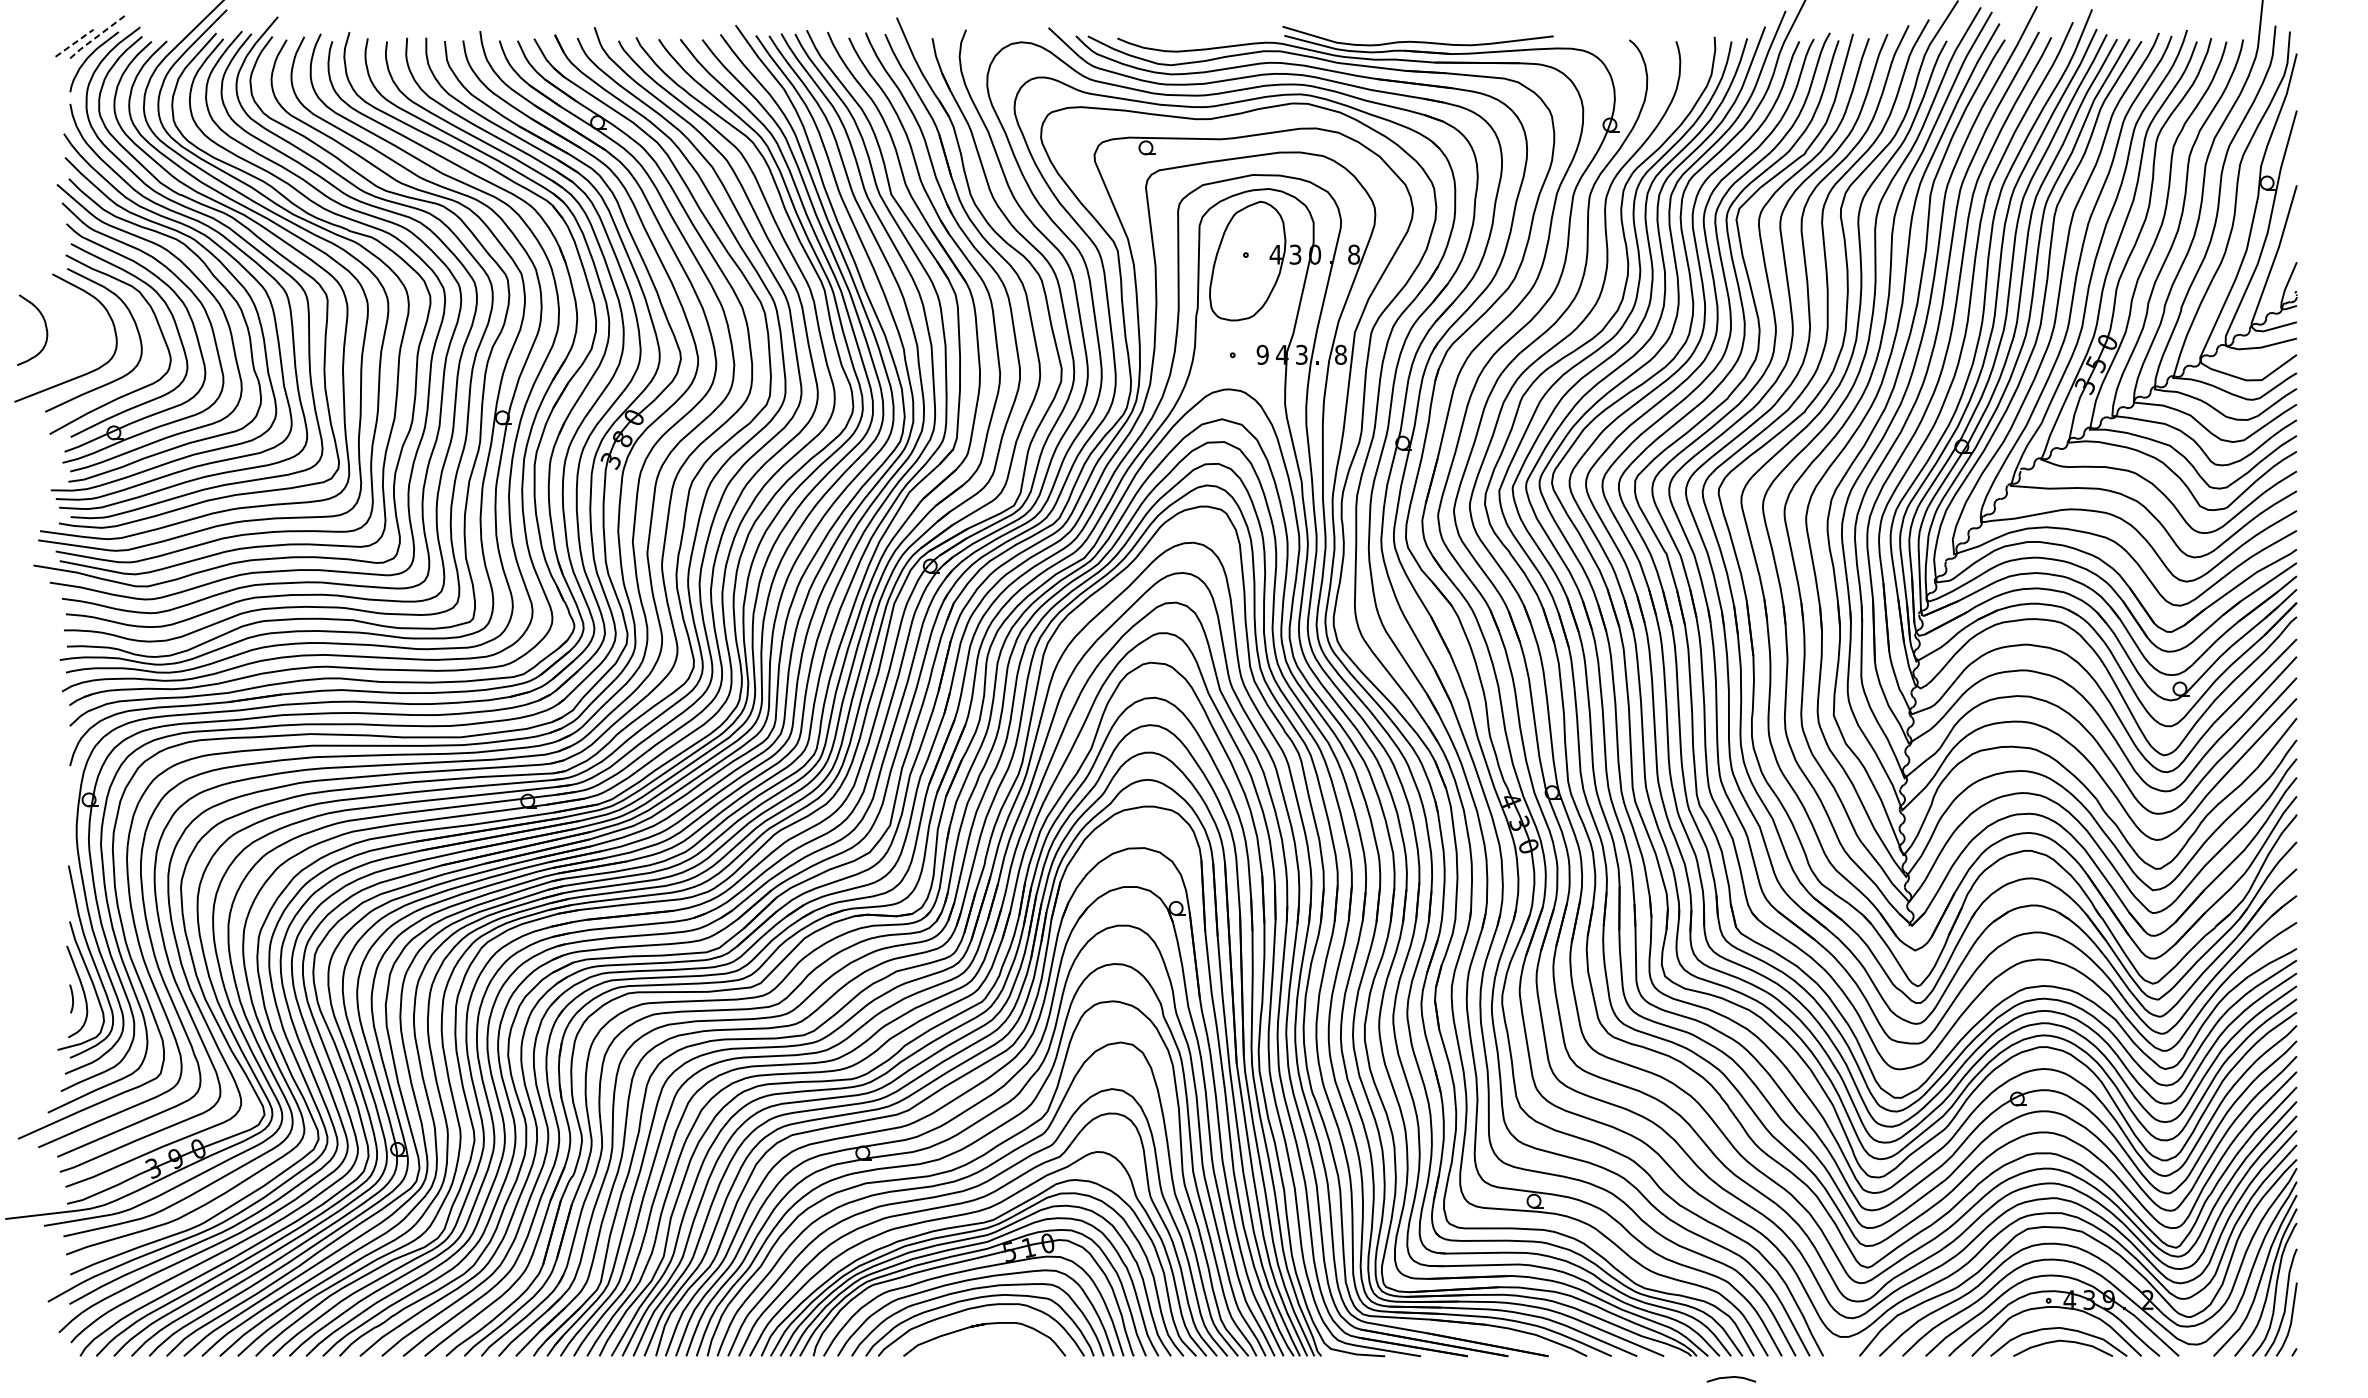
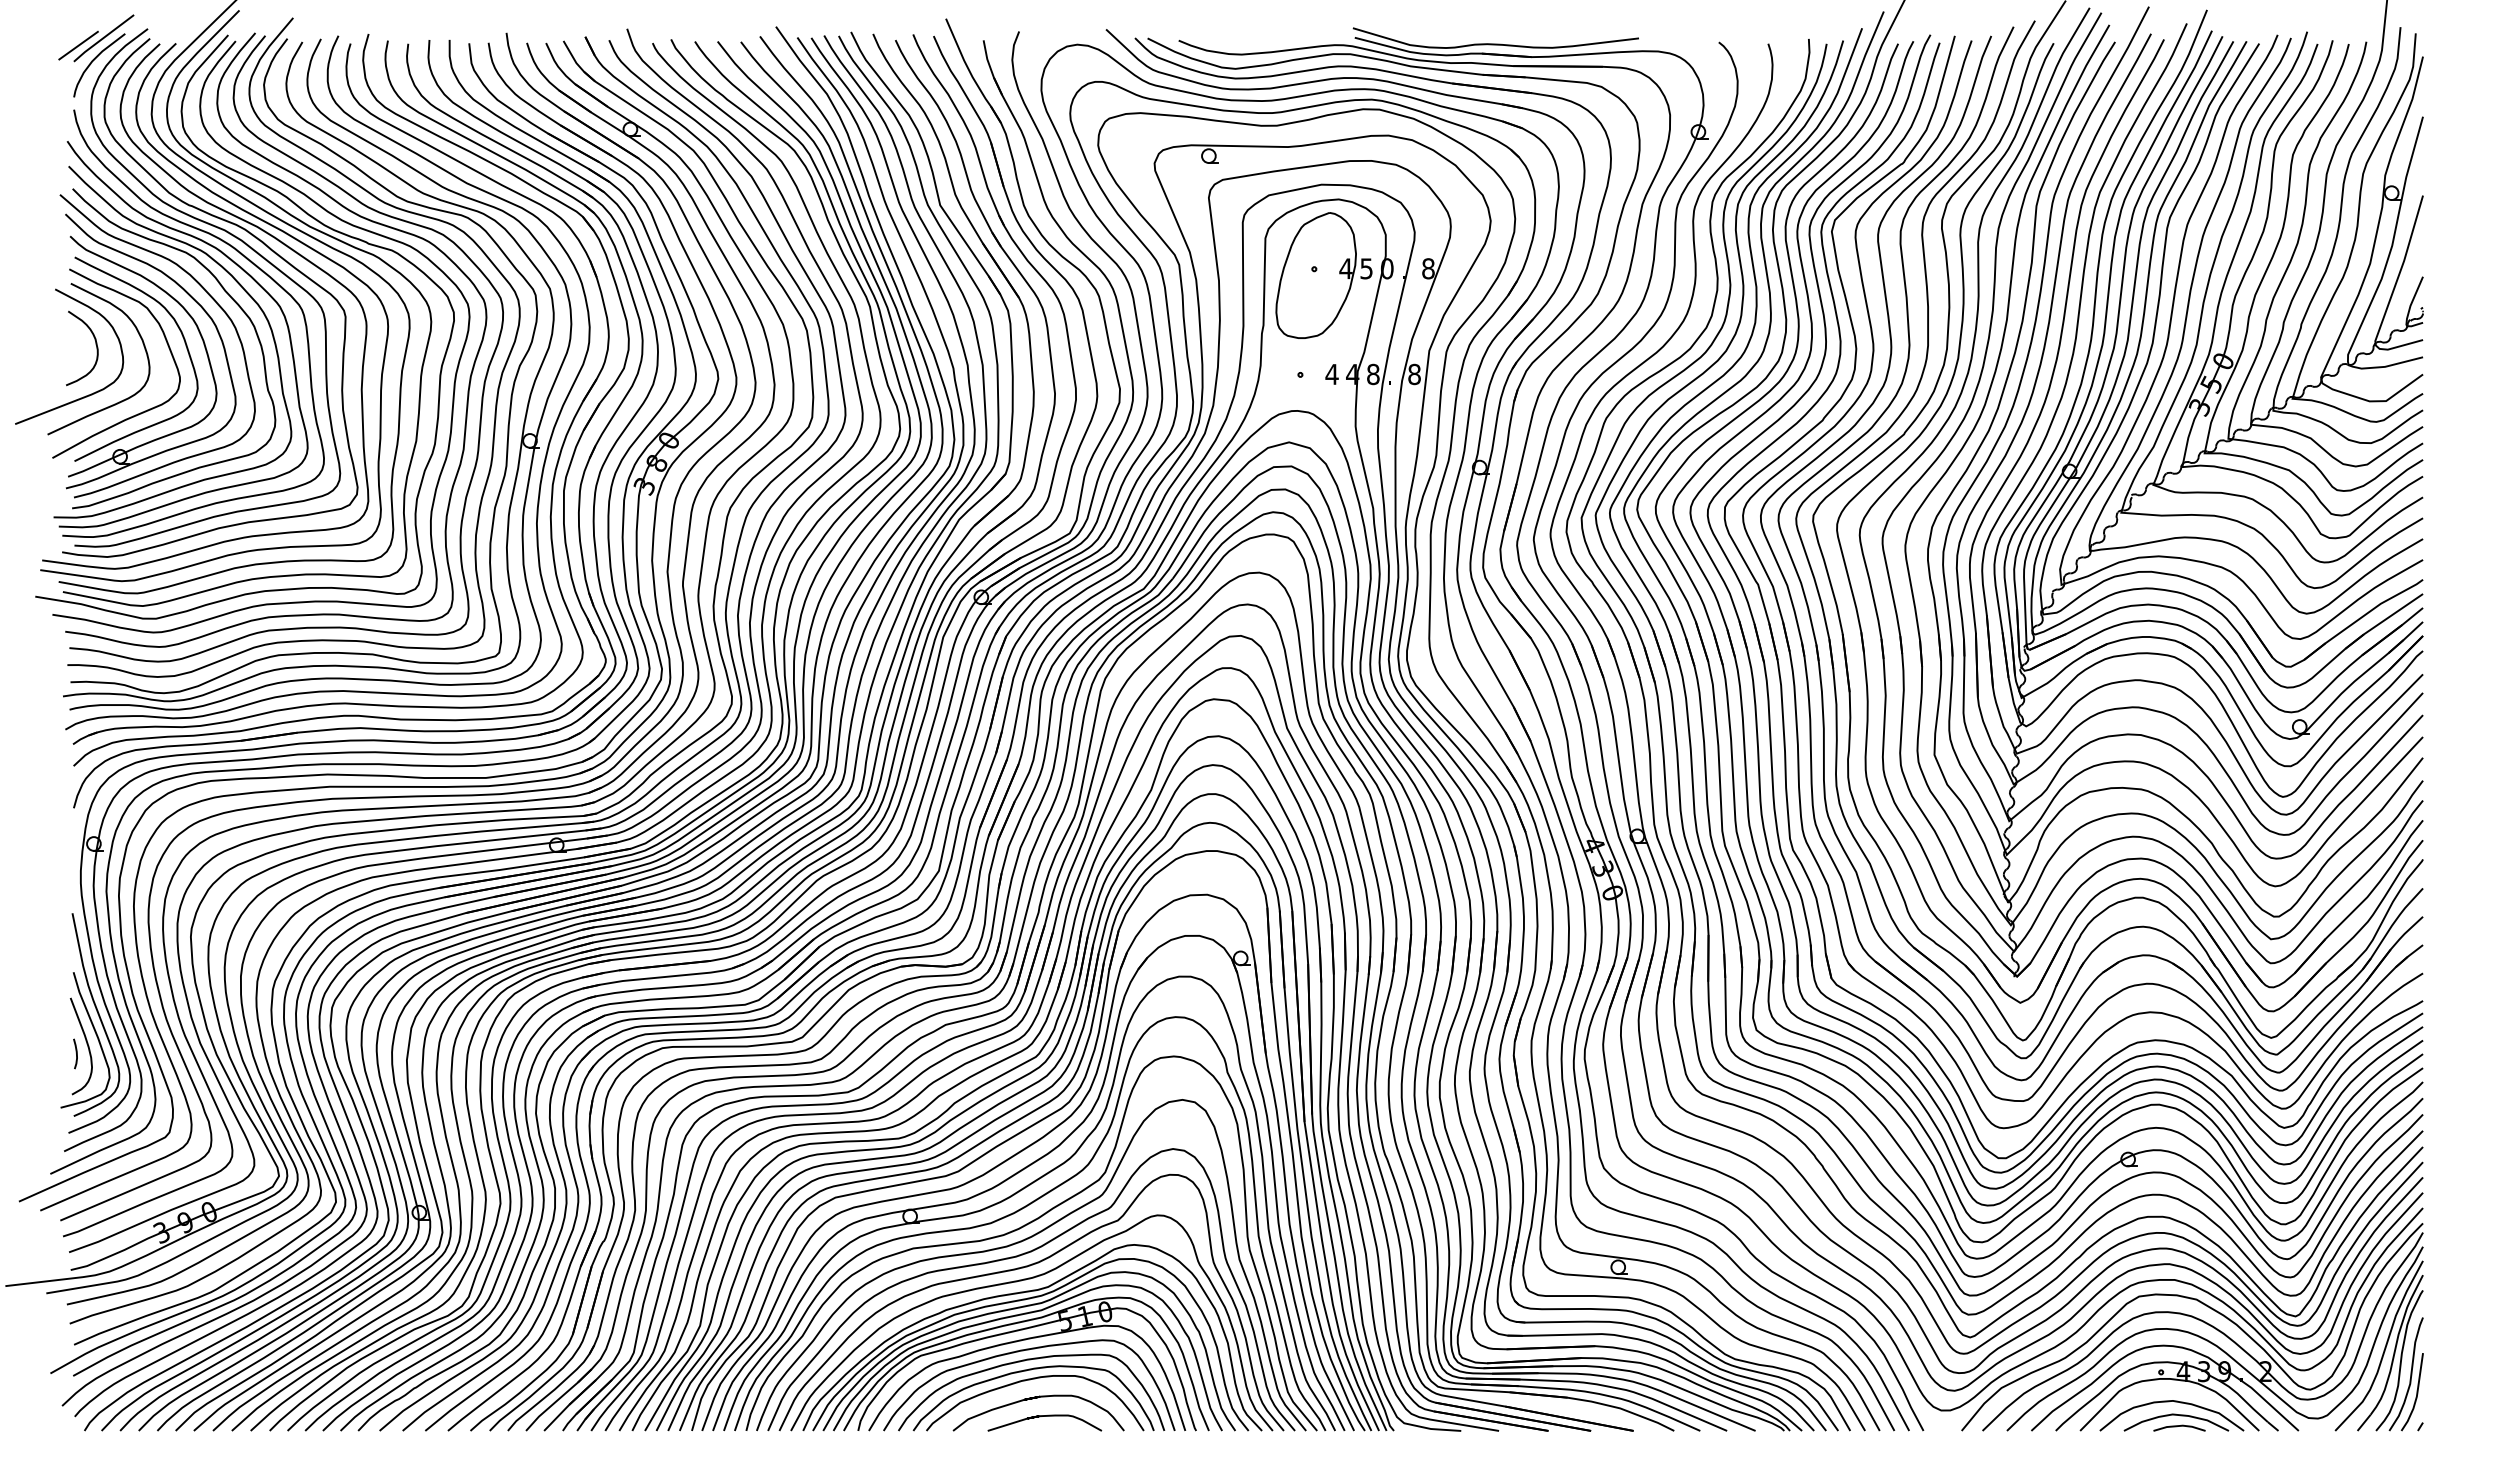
line: (98, 36) -> (103, 38), dashed -> solid
line: (74, 43) -> (78, 45), dashed -> solid
text: (1295, 254) -> (1366, 268), 3 -> 5
curve: (45, 326) -> (95, 344), moved
text: (1262, 354) -> (1331, 374), 9 -> 4
text: (1302, 354) -> (1373, 374), 3 -> 8
curve: (990, 1342) -> (1044, 1416), added
line: (1731, 1377) -> (2179, 1426), moved

